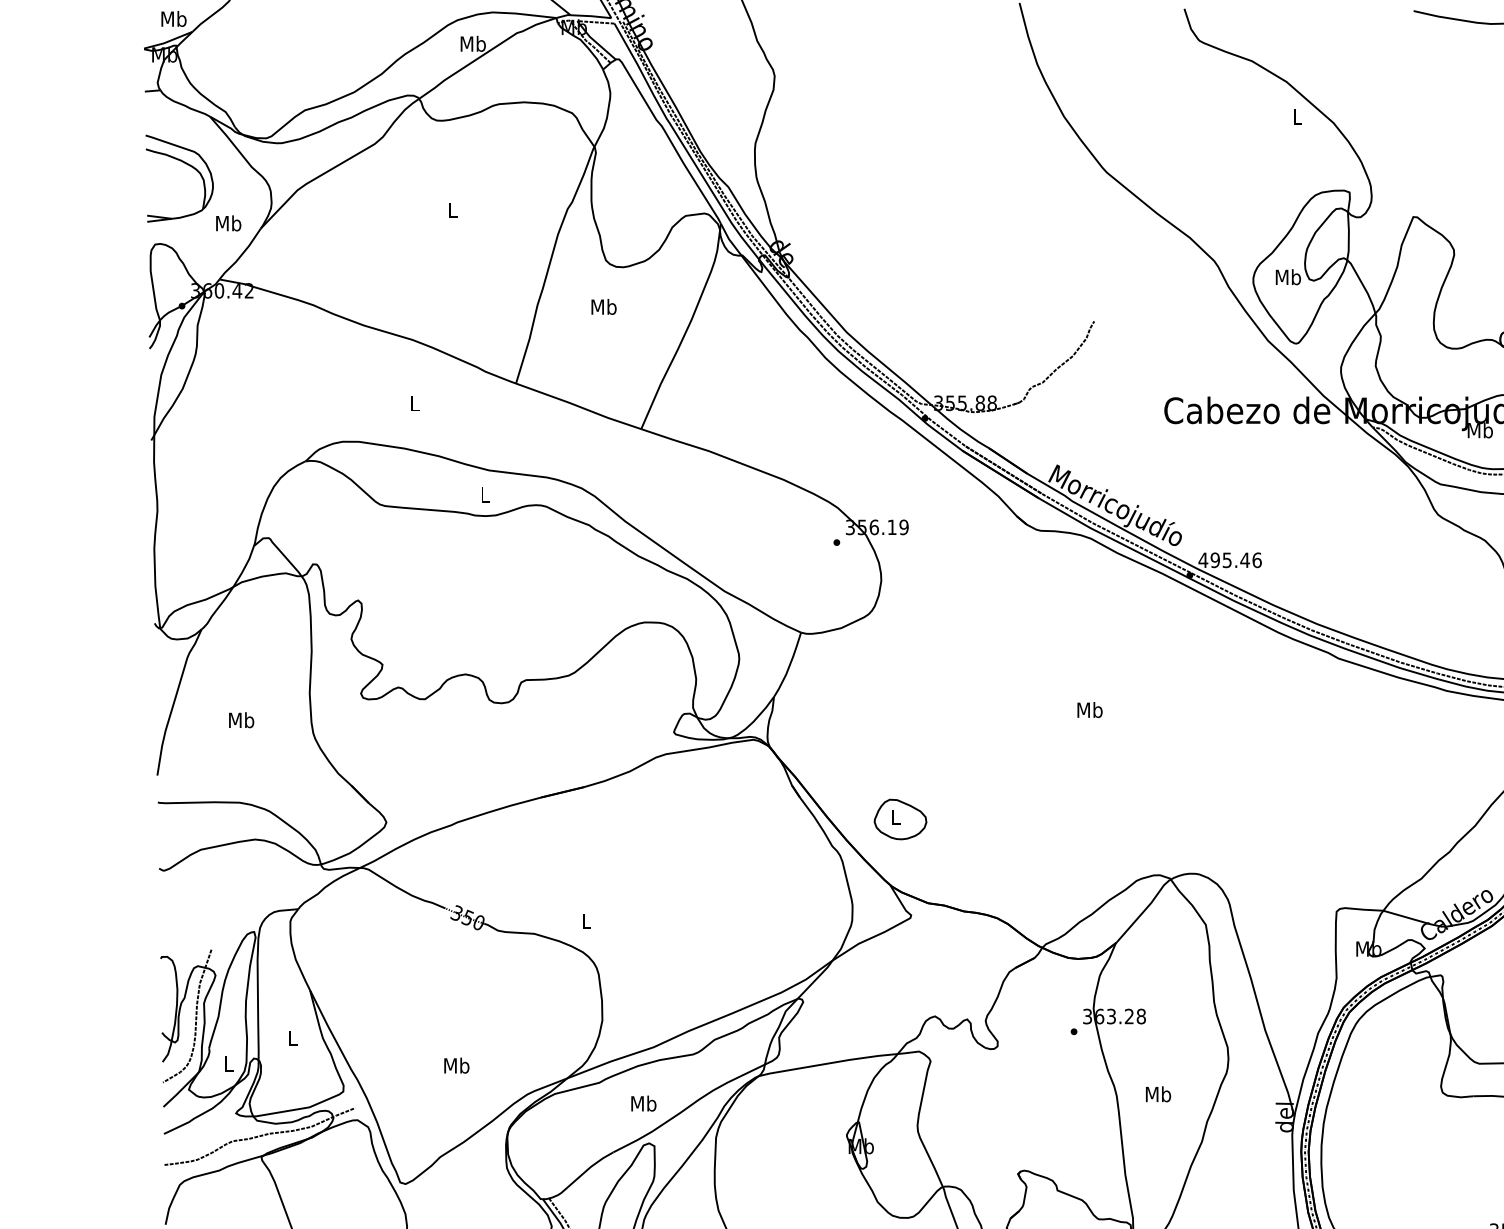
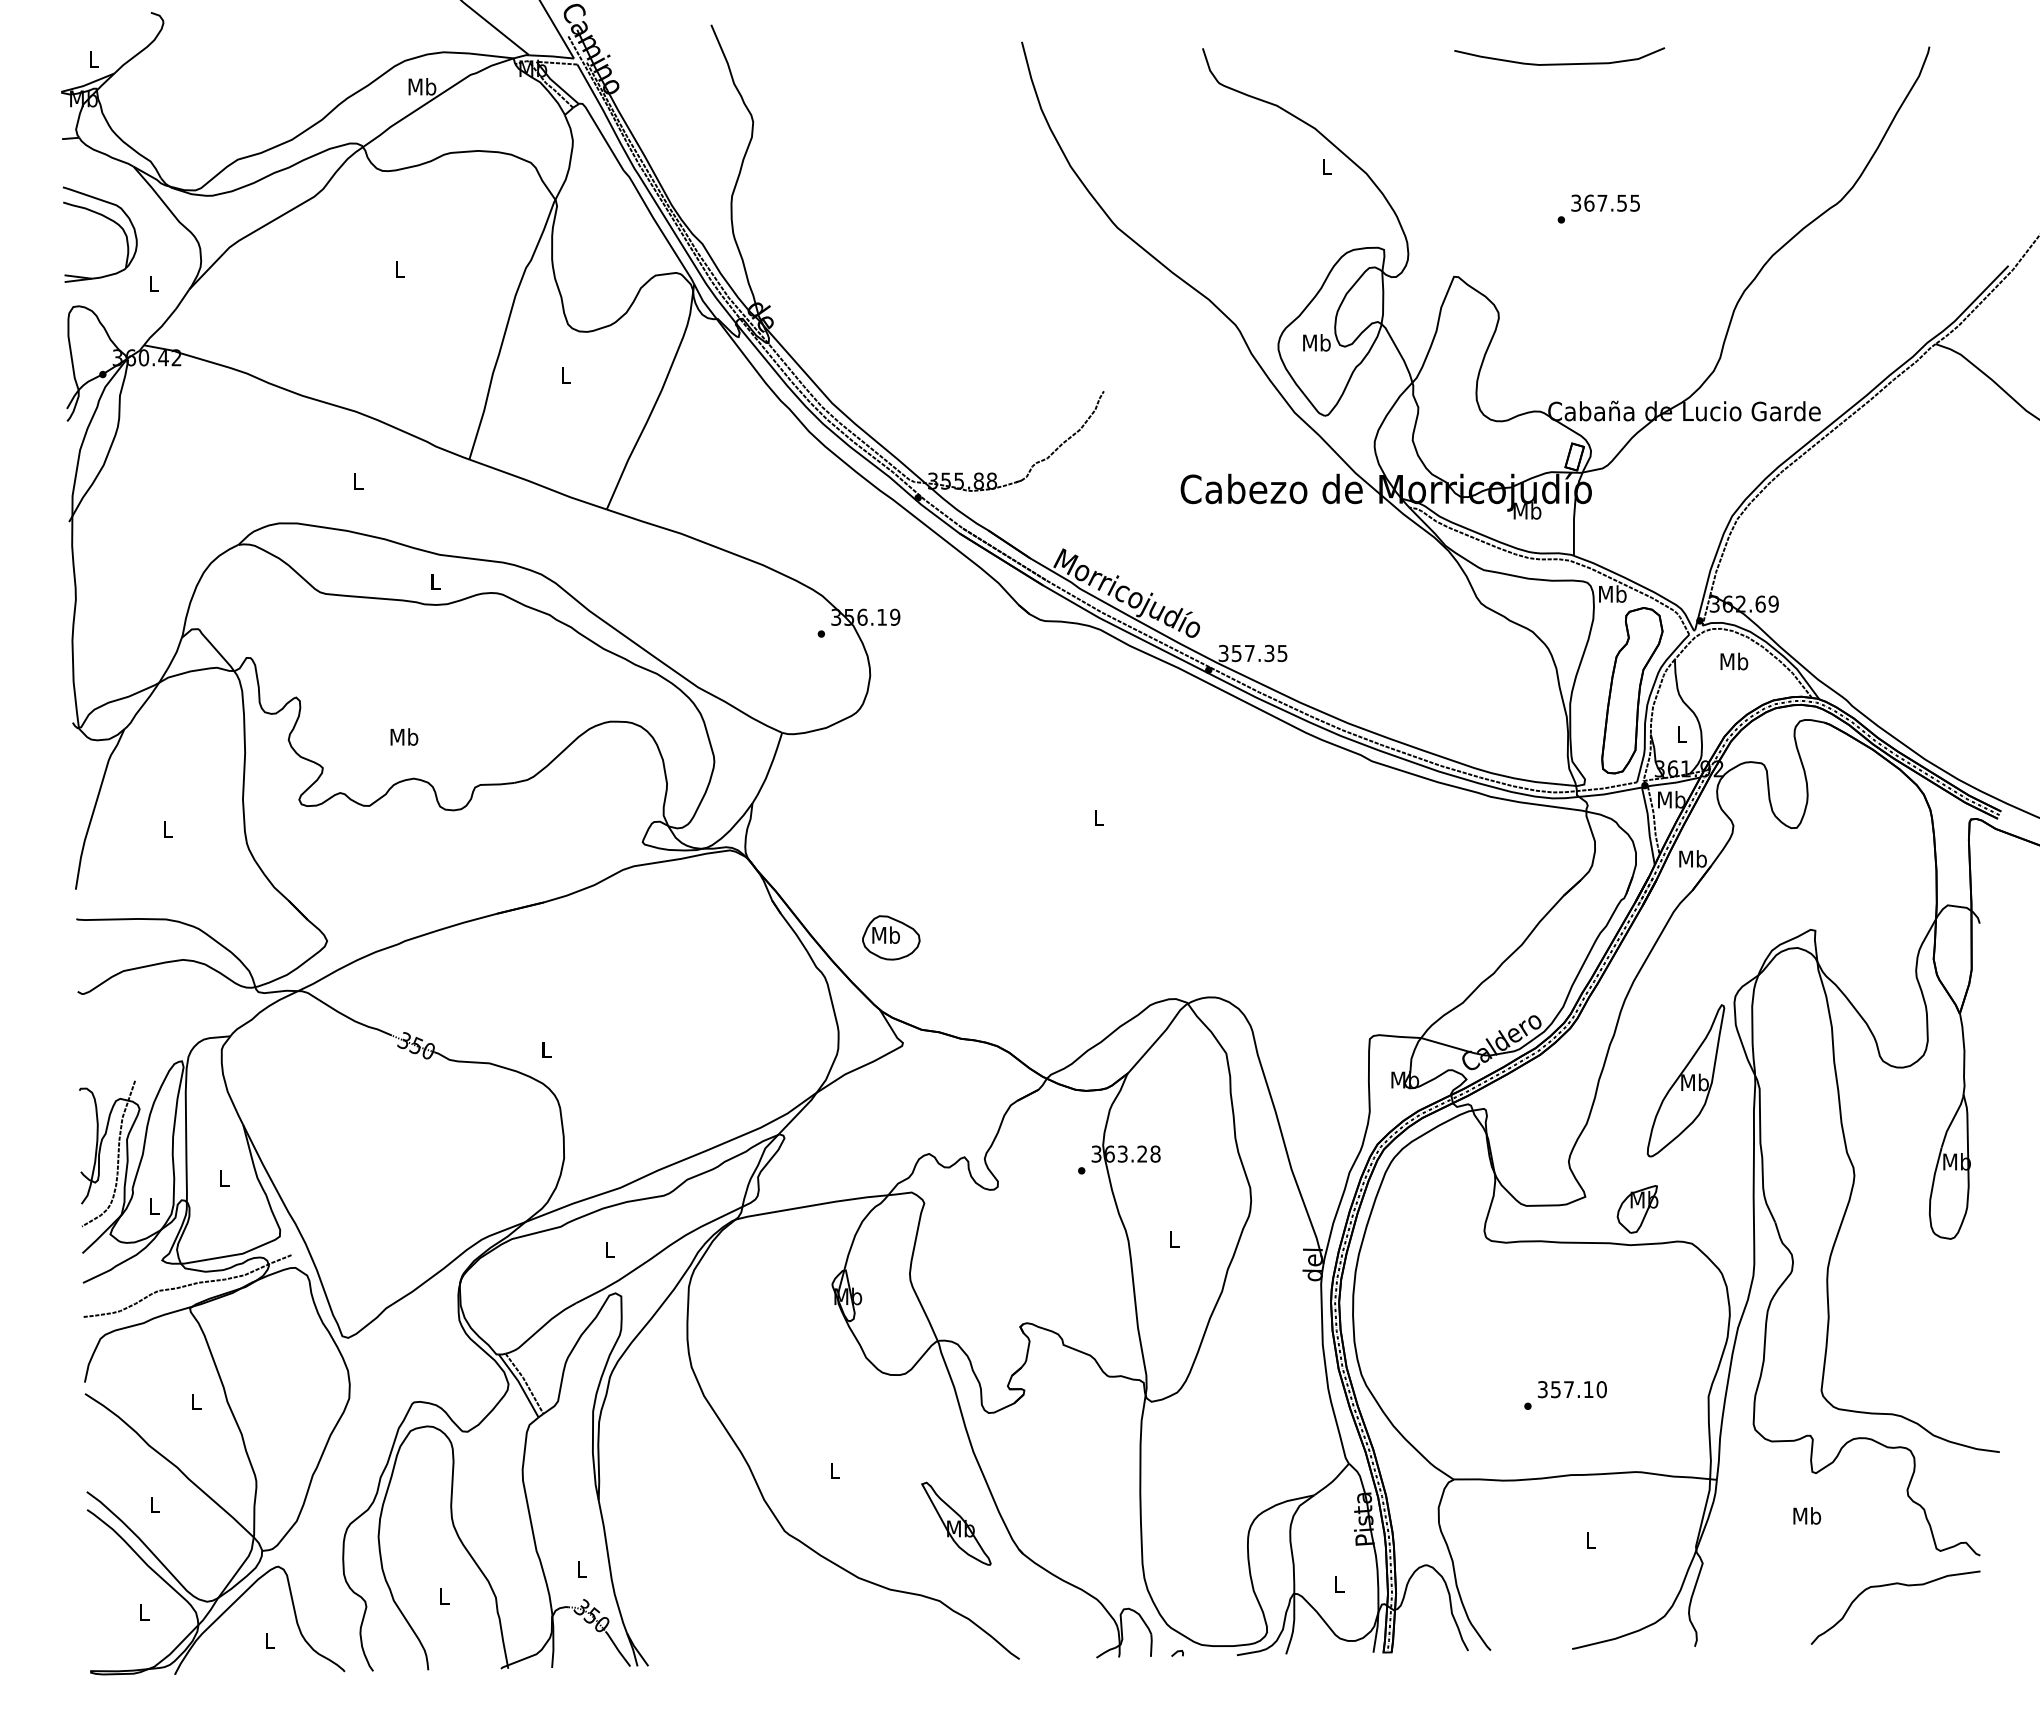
text: (173, 19) -> (93, 59), Mb -> L
text: (228, 223) -> (153, 283), Mb -> L
text: (603, 306) -> (565, 375), Mb -> L
text: (1229, 560) -> (1252, 653), 495.46 -> 357.35
text: (1090, 709) -> (1099, 817), Mb -> L
text: (241, 719) -> (168, 828), Mb -> L
text: (895, 816) -> (885, 934), L -> Mb
text: (456, 1065) -> (404, 736), moved
text: (1158, 1094) -> (1174, 1239), Mb -> L
text: (643, 1103) -> (609, 1249), Mb -> L

